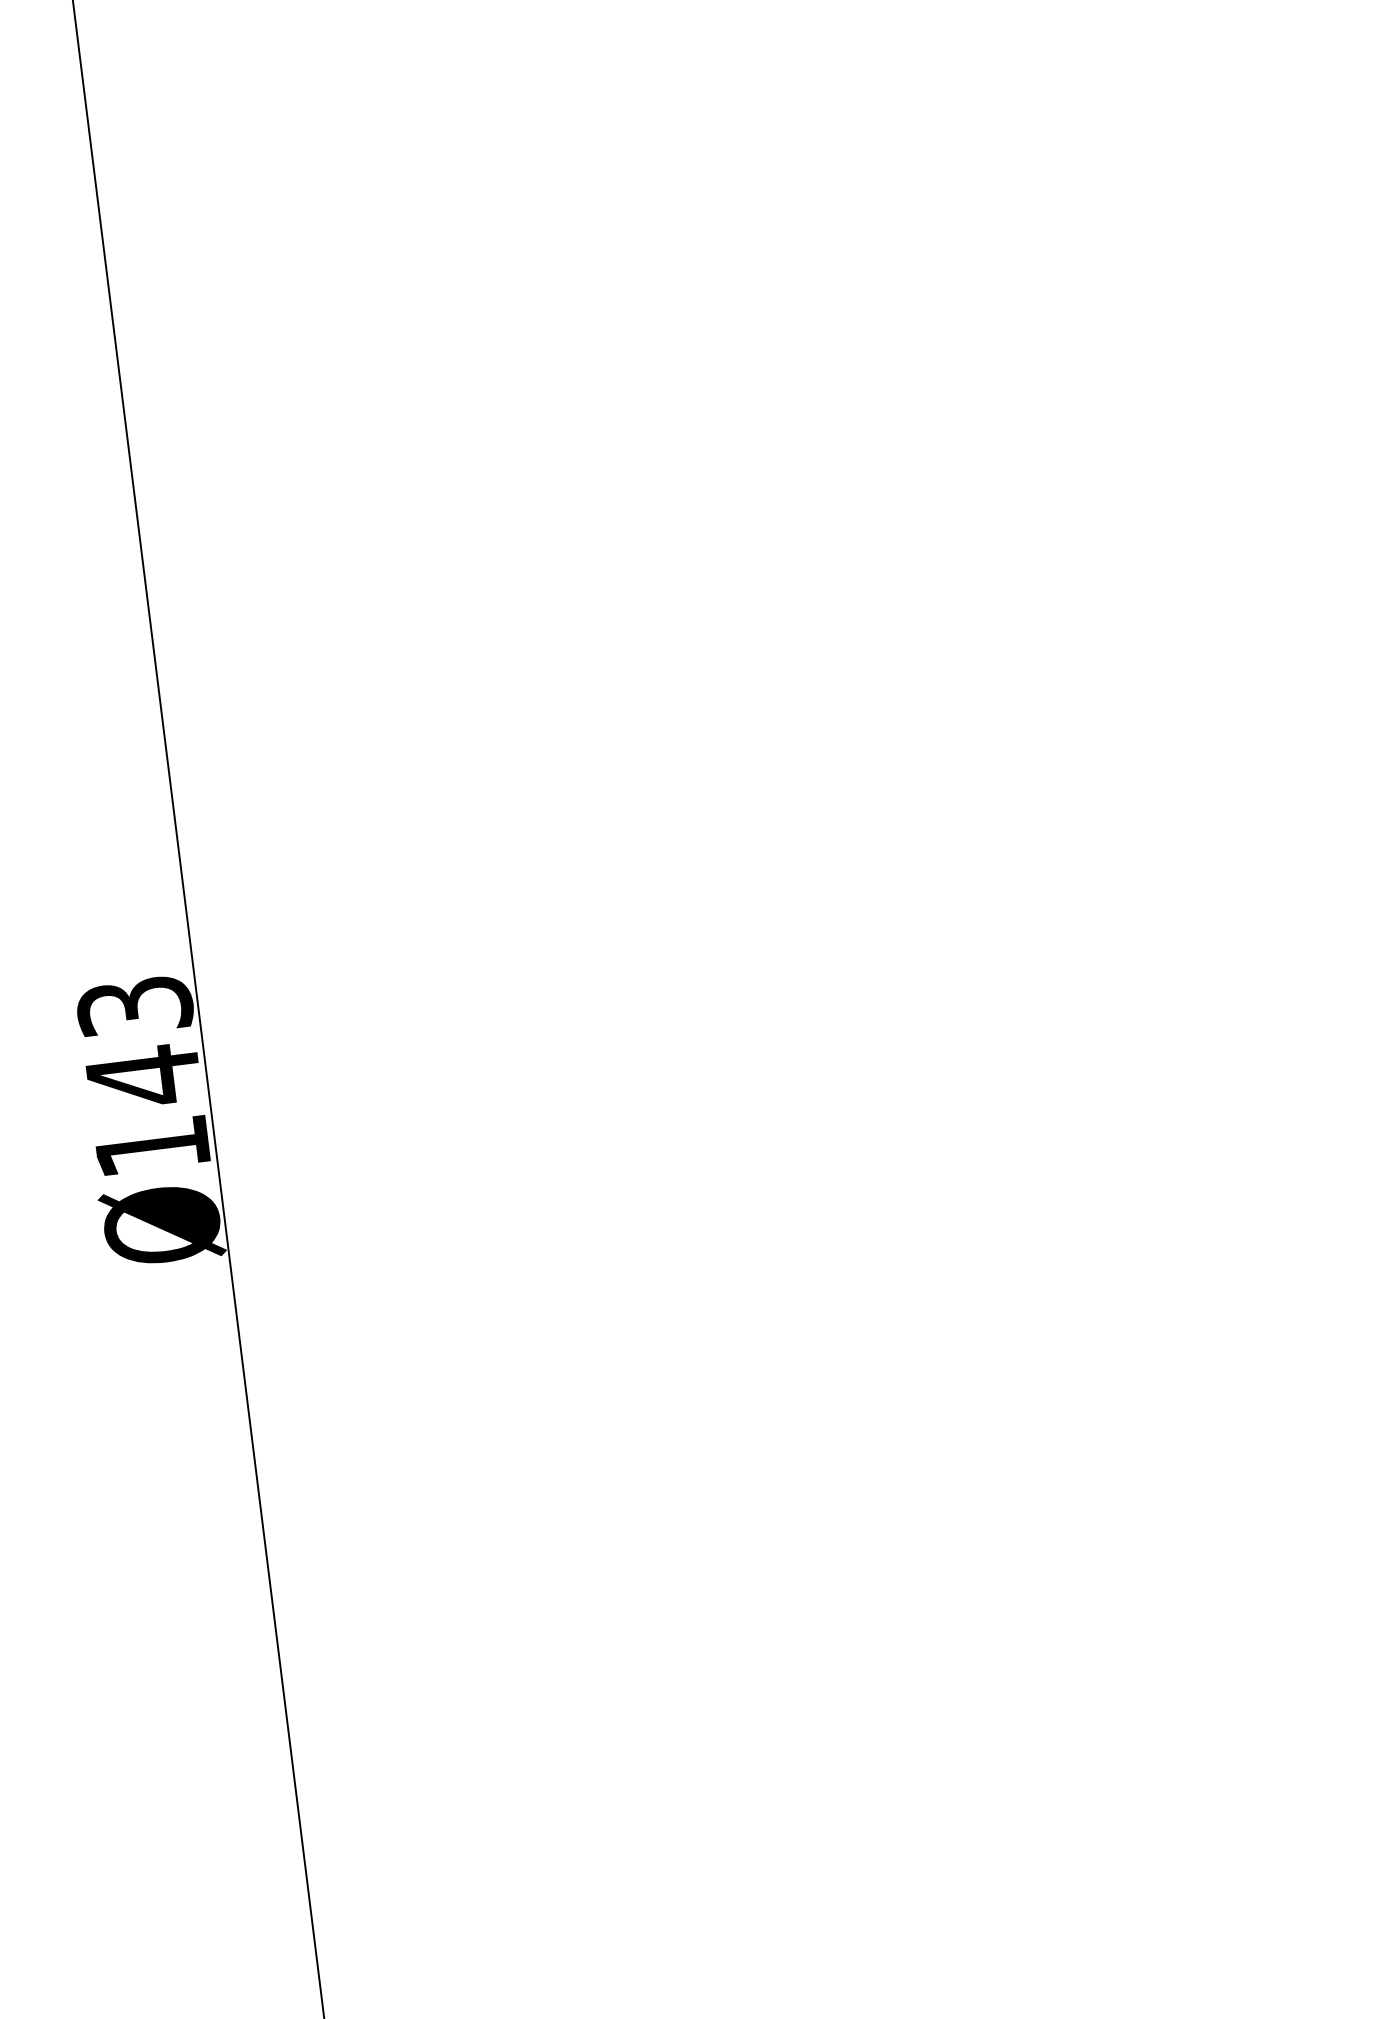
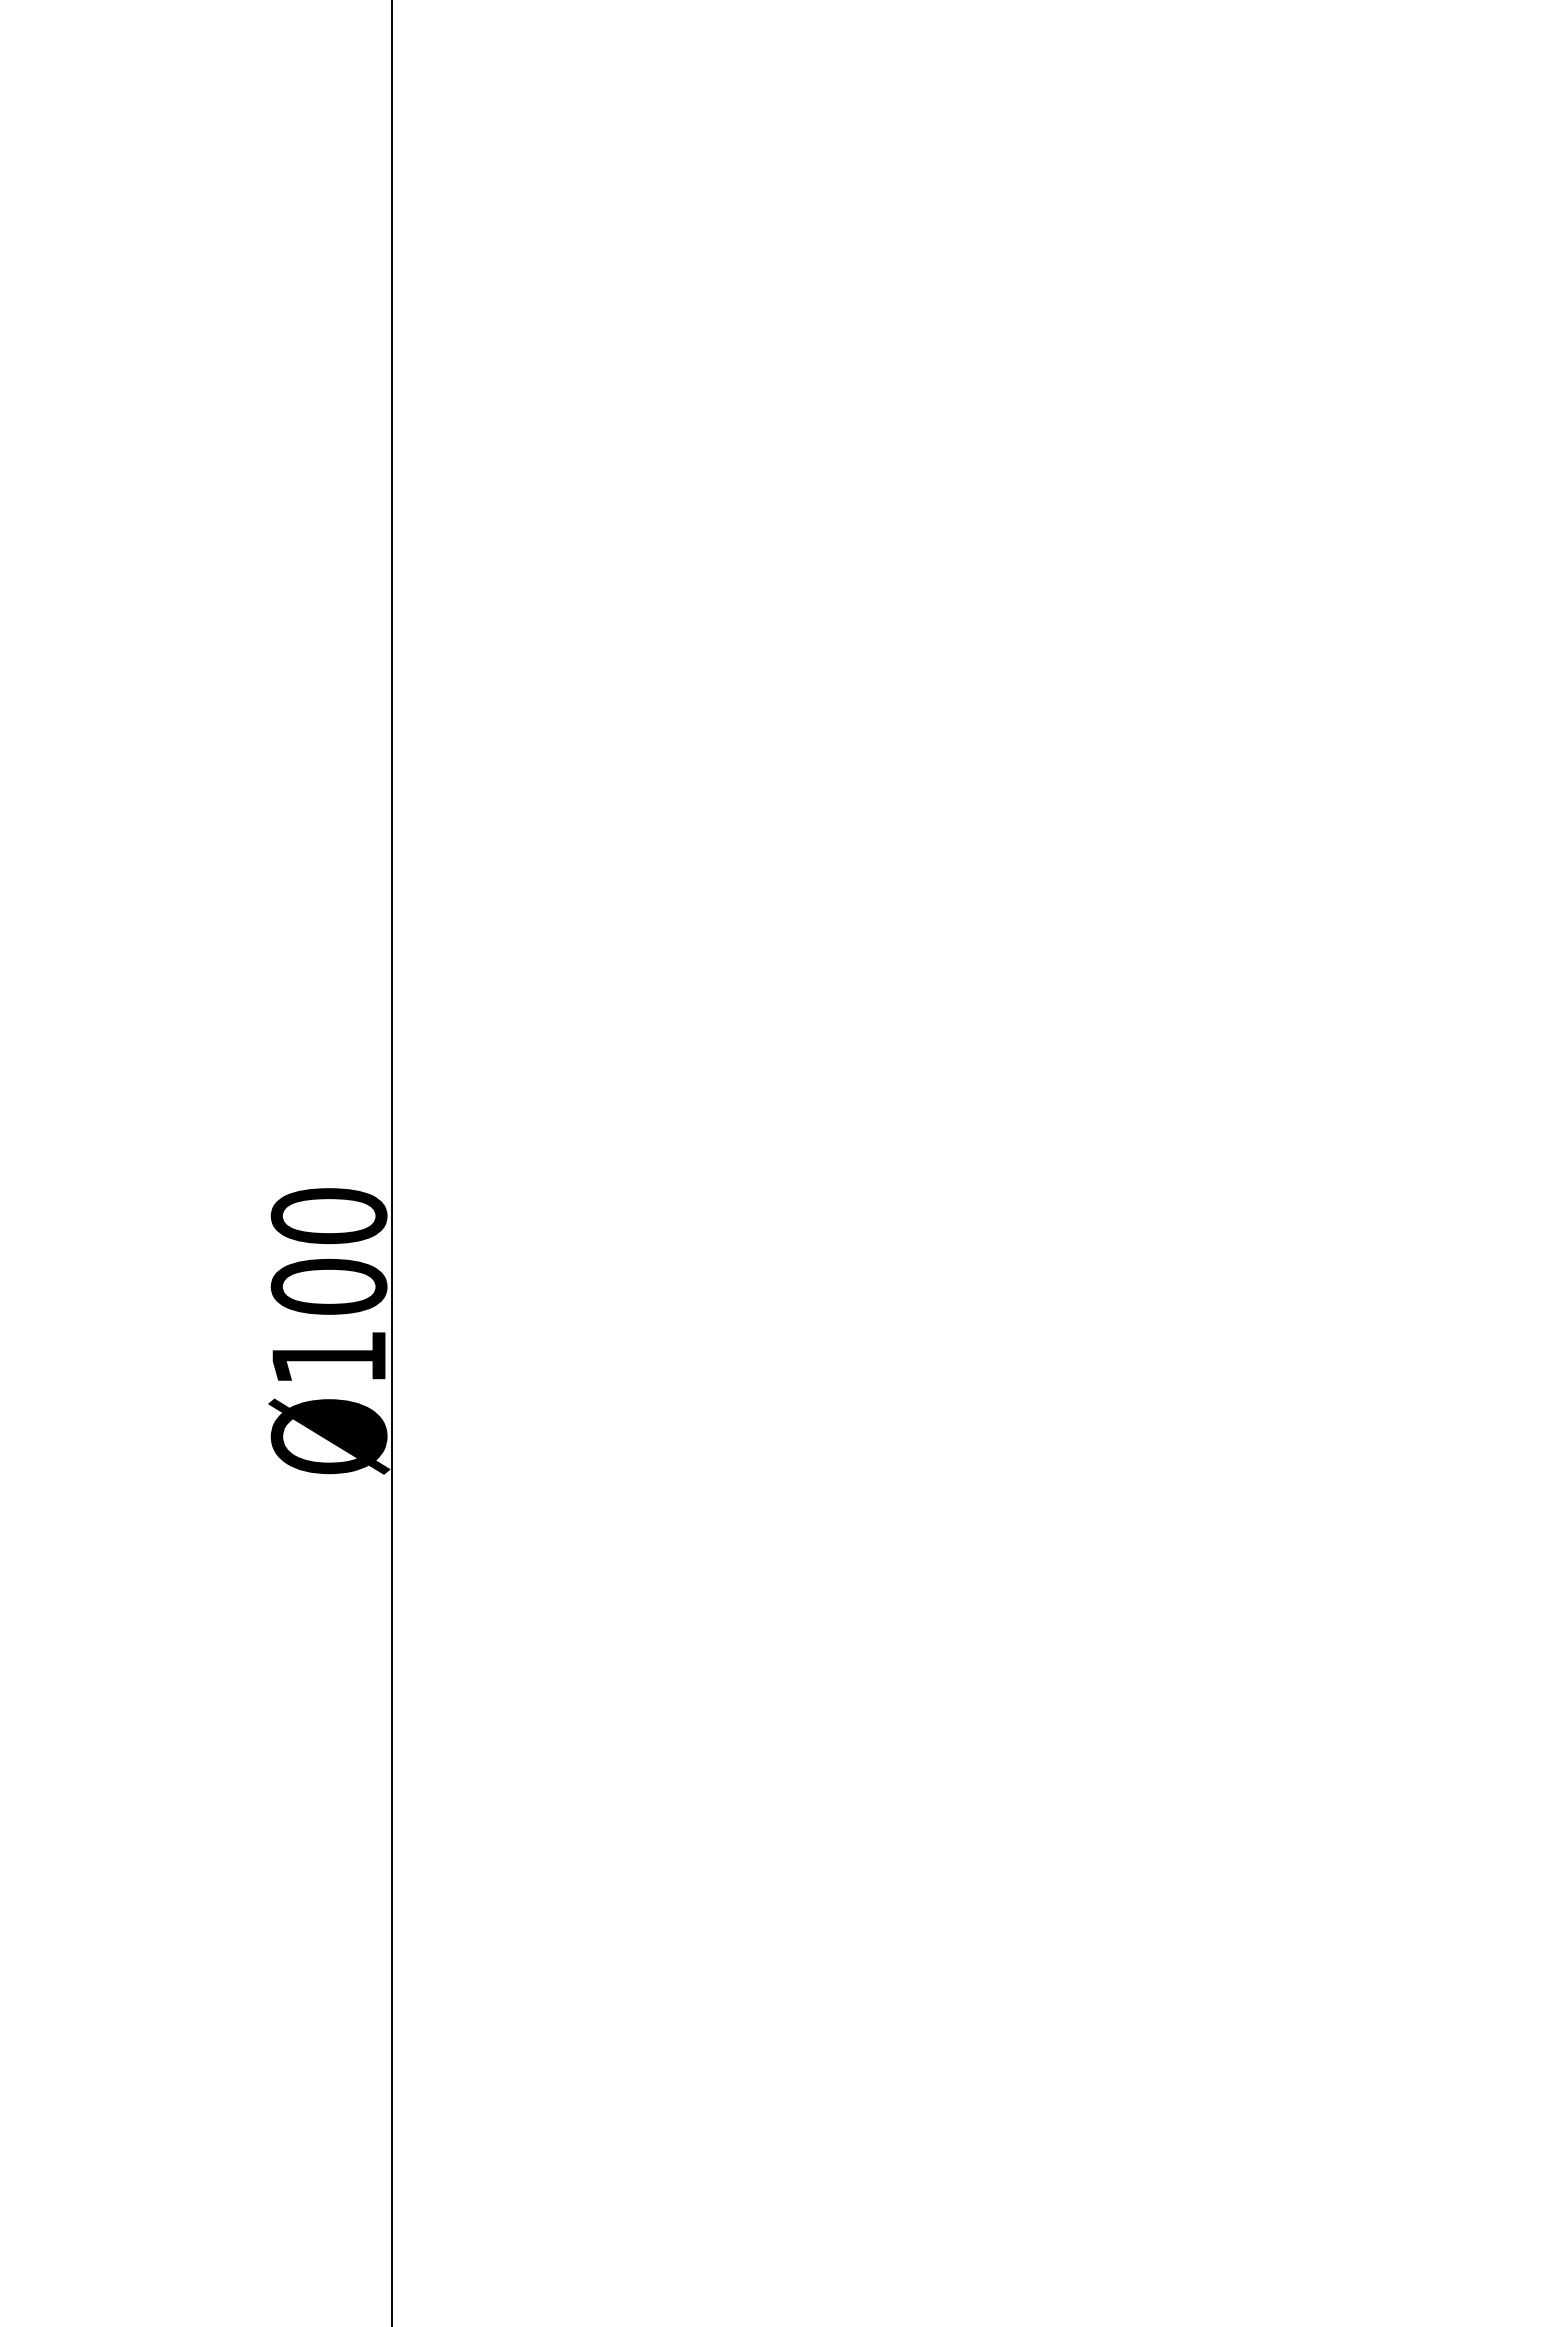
text: (138, 1042) -> (328, 1252), Ø143 -> Ø100

